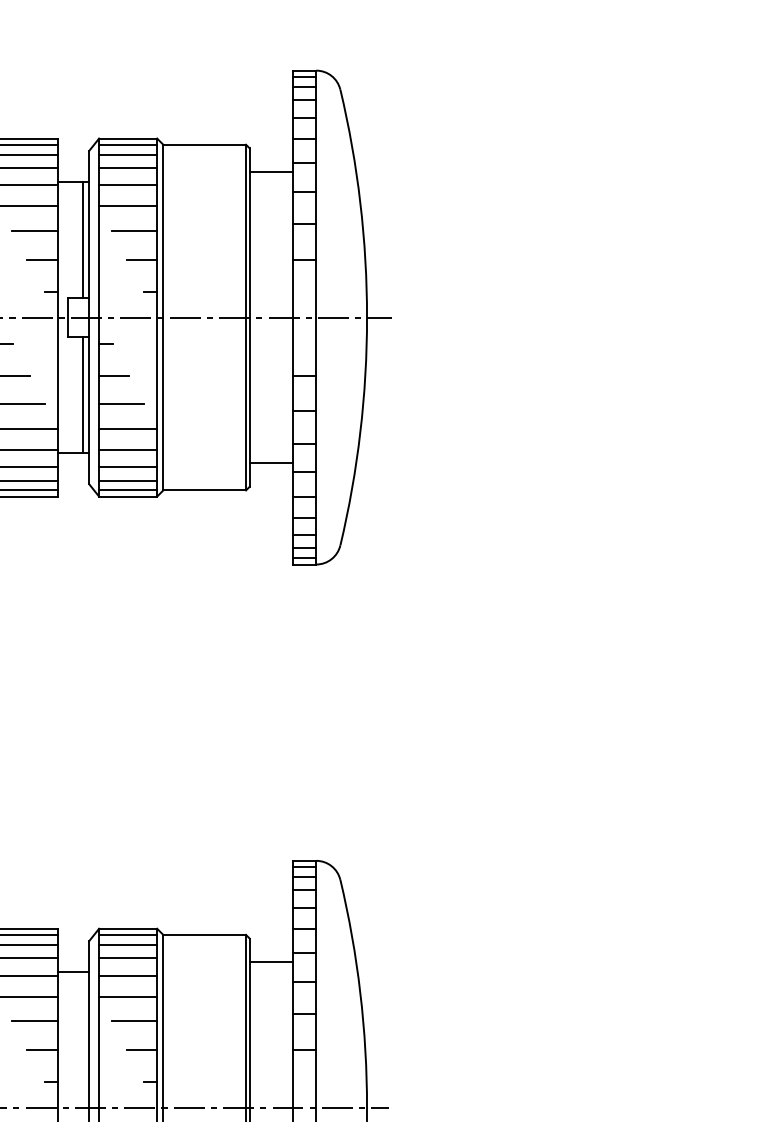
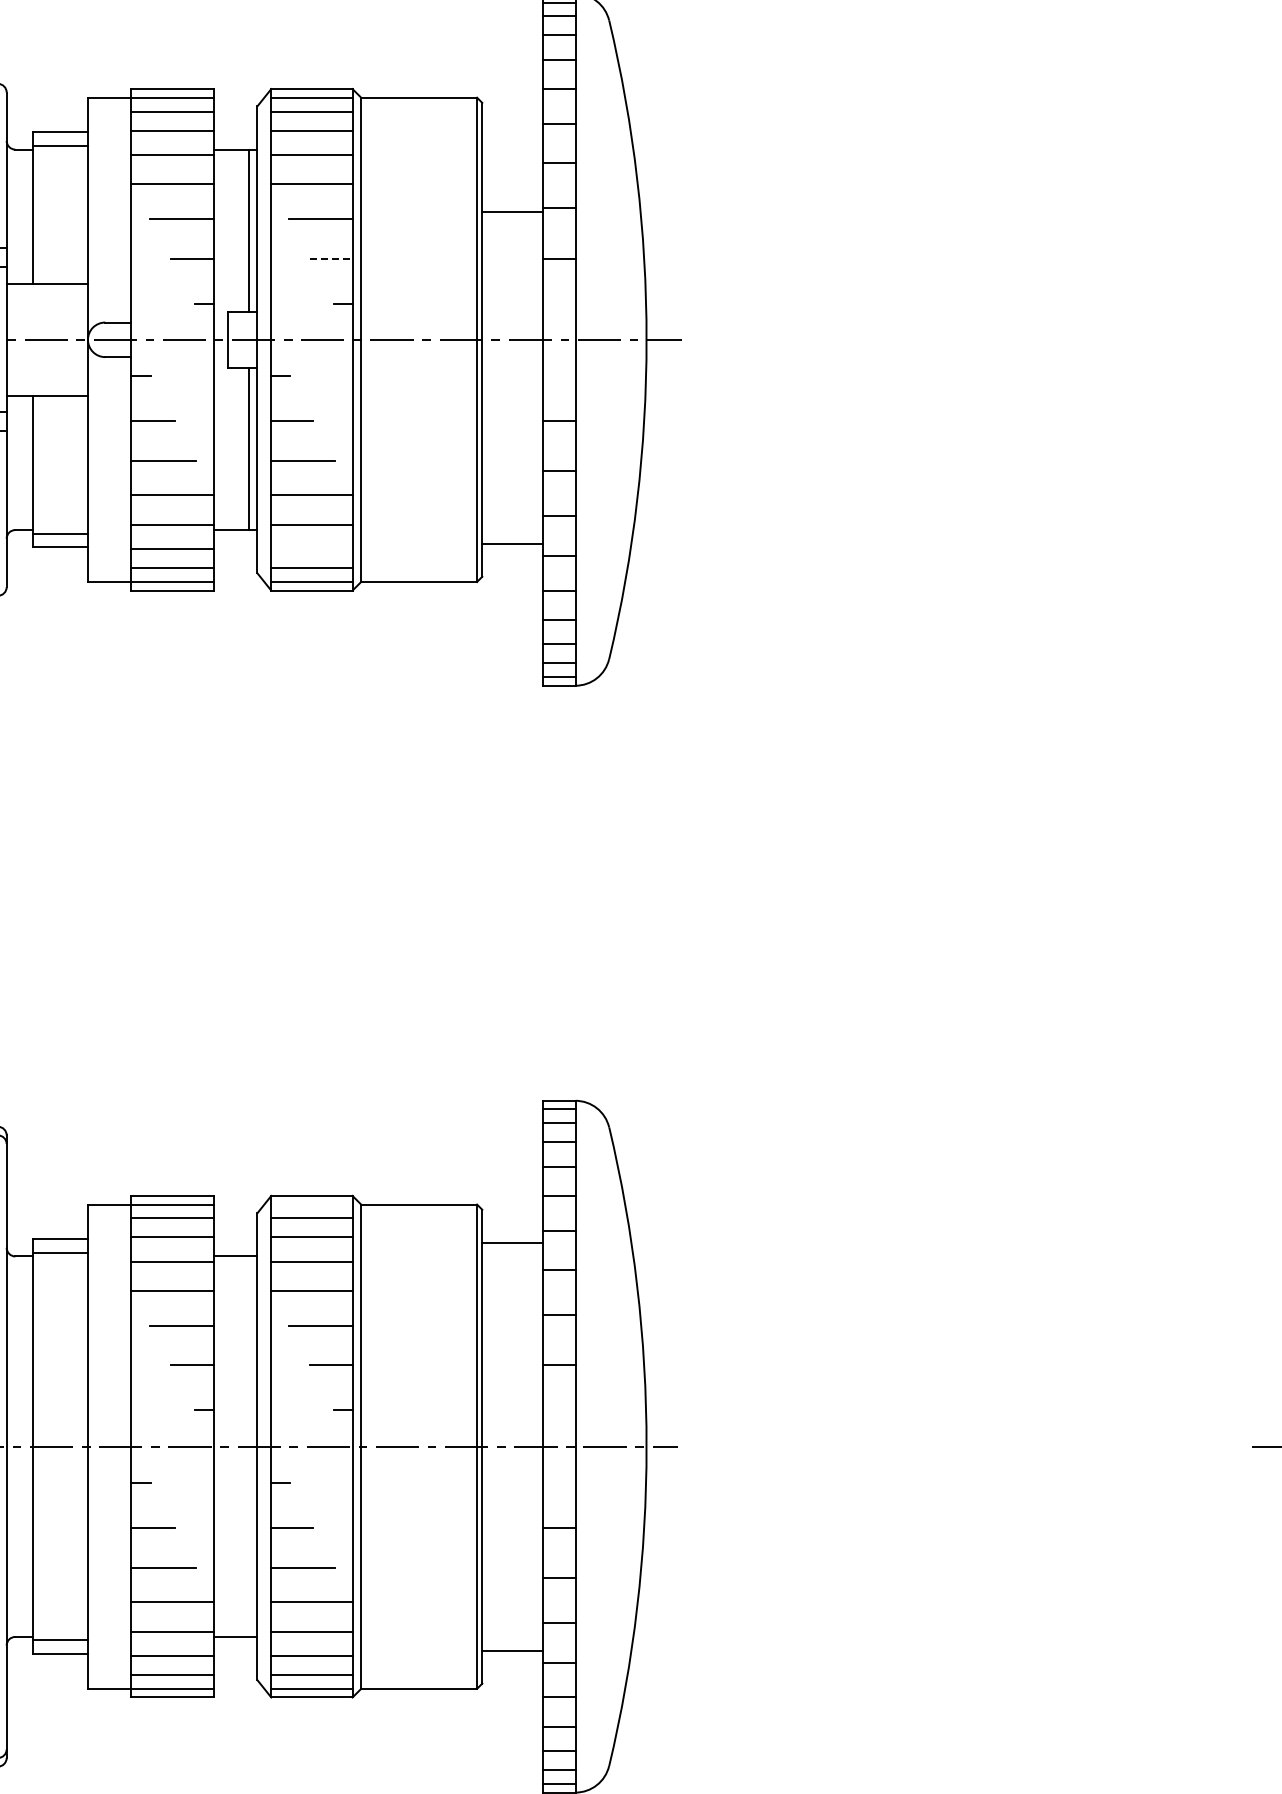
line: (271, 171) -> (512, 211), moved
line: (142, 259) -> (331, 258), solid -> dashed
line: (127, 467) -> (311, 549), removed
line: (127, 934) -> (311, 1204), removed

